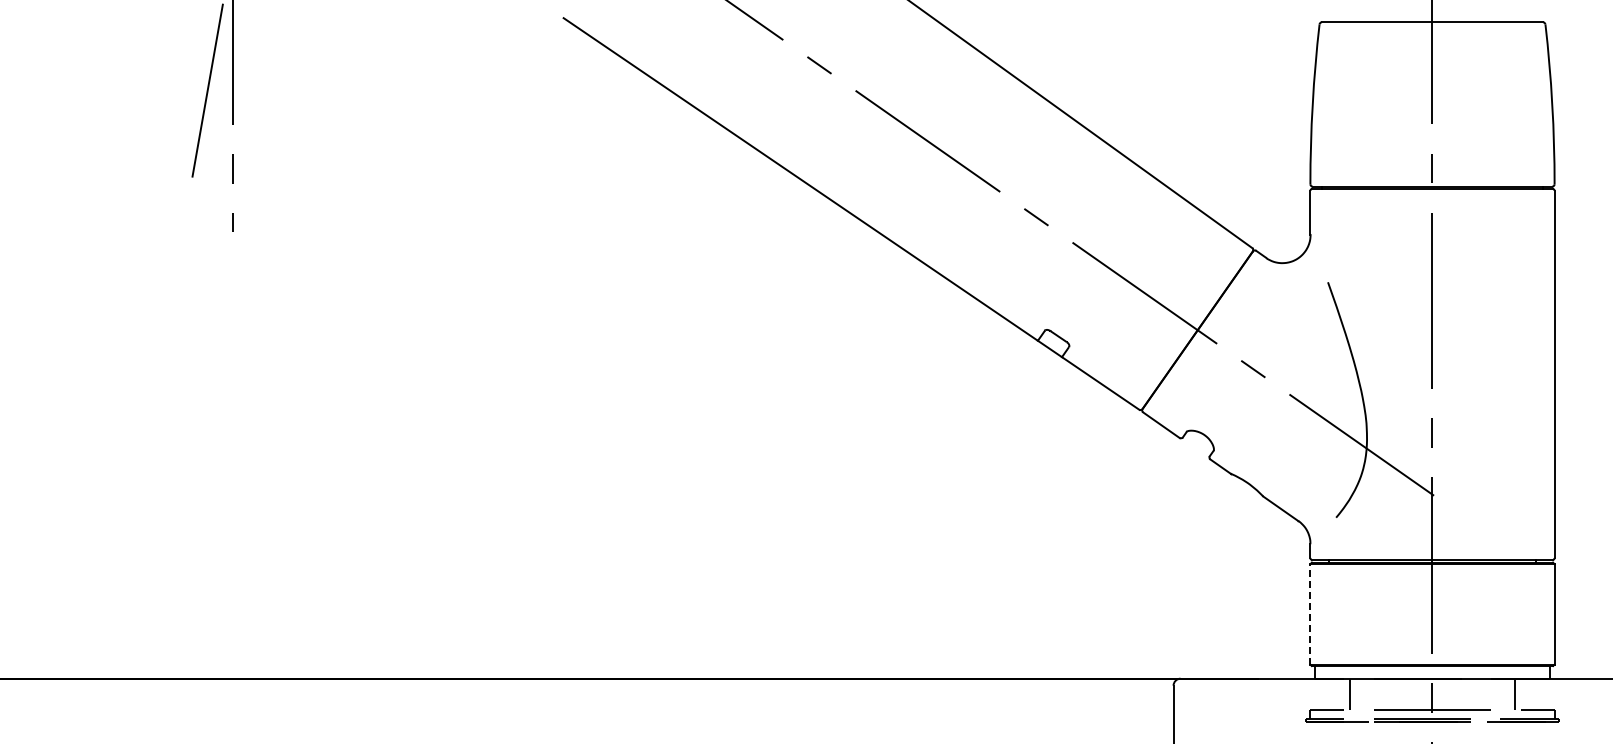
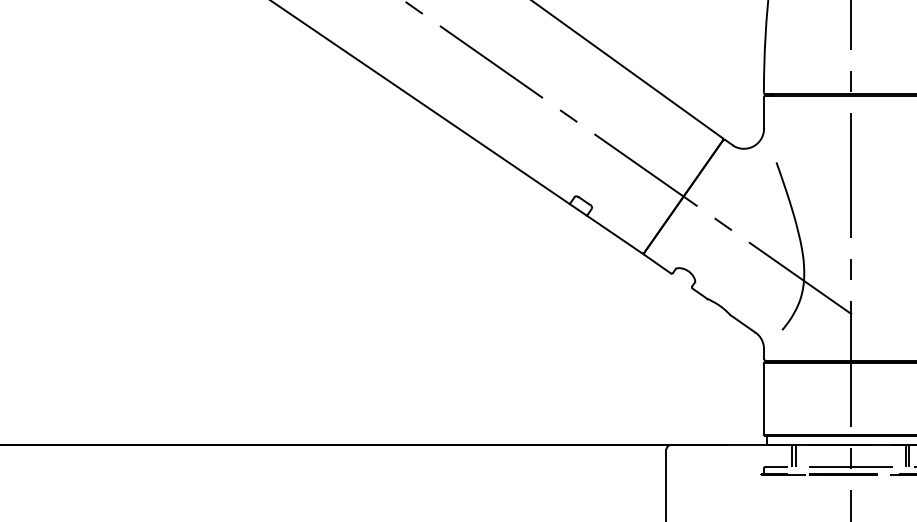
line: (1310, 613) -> (763, 398), dashed -> solid
line: (1355, 693) -> (796, 455), added
line: (1509, 693) -> (905, 455), added

